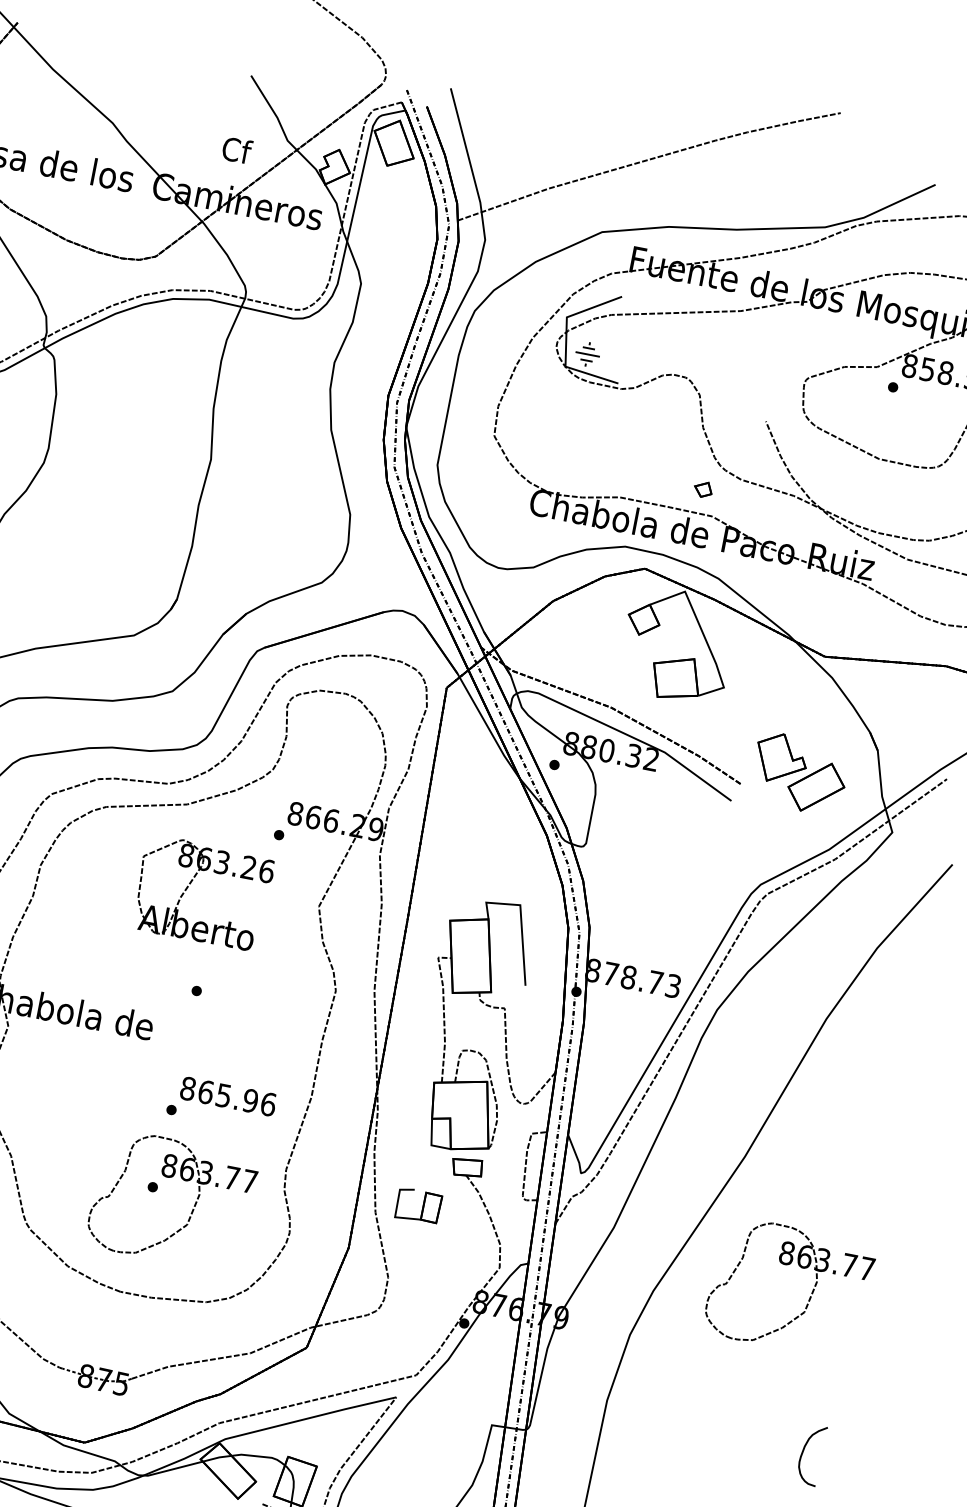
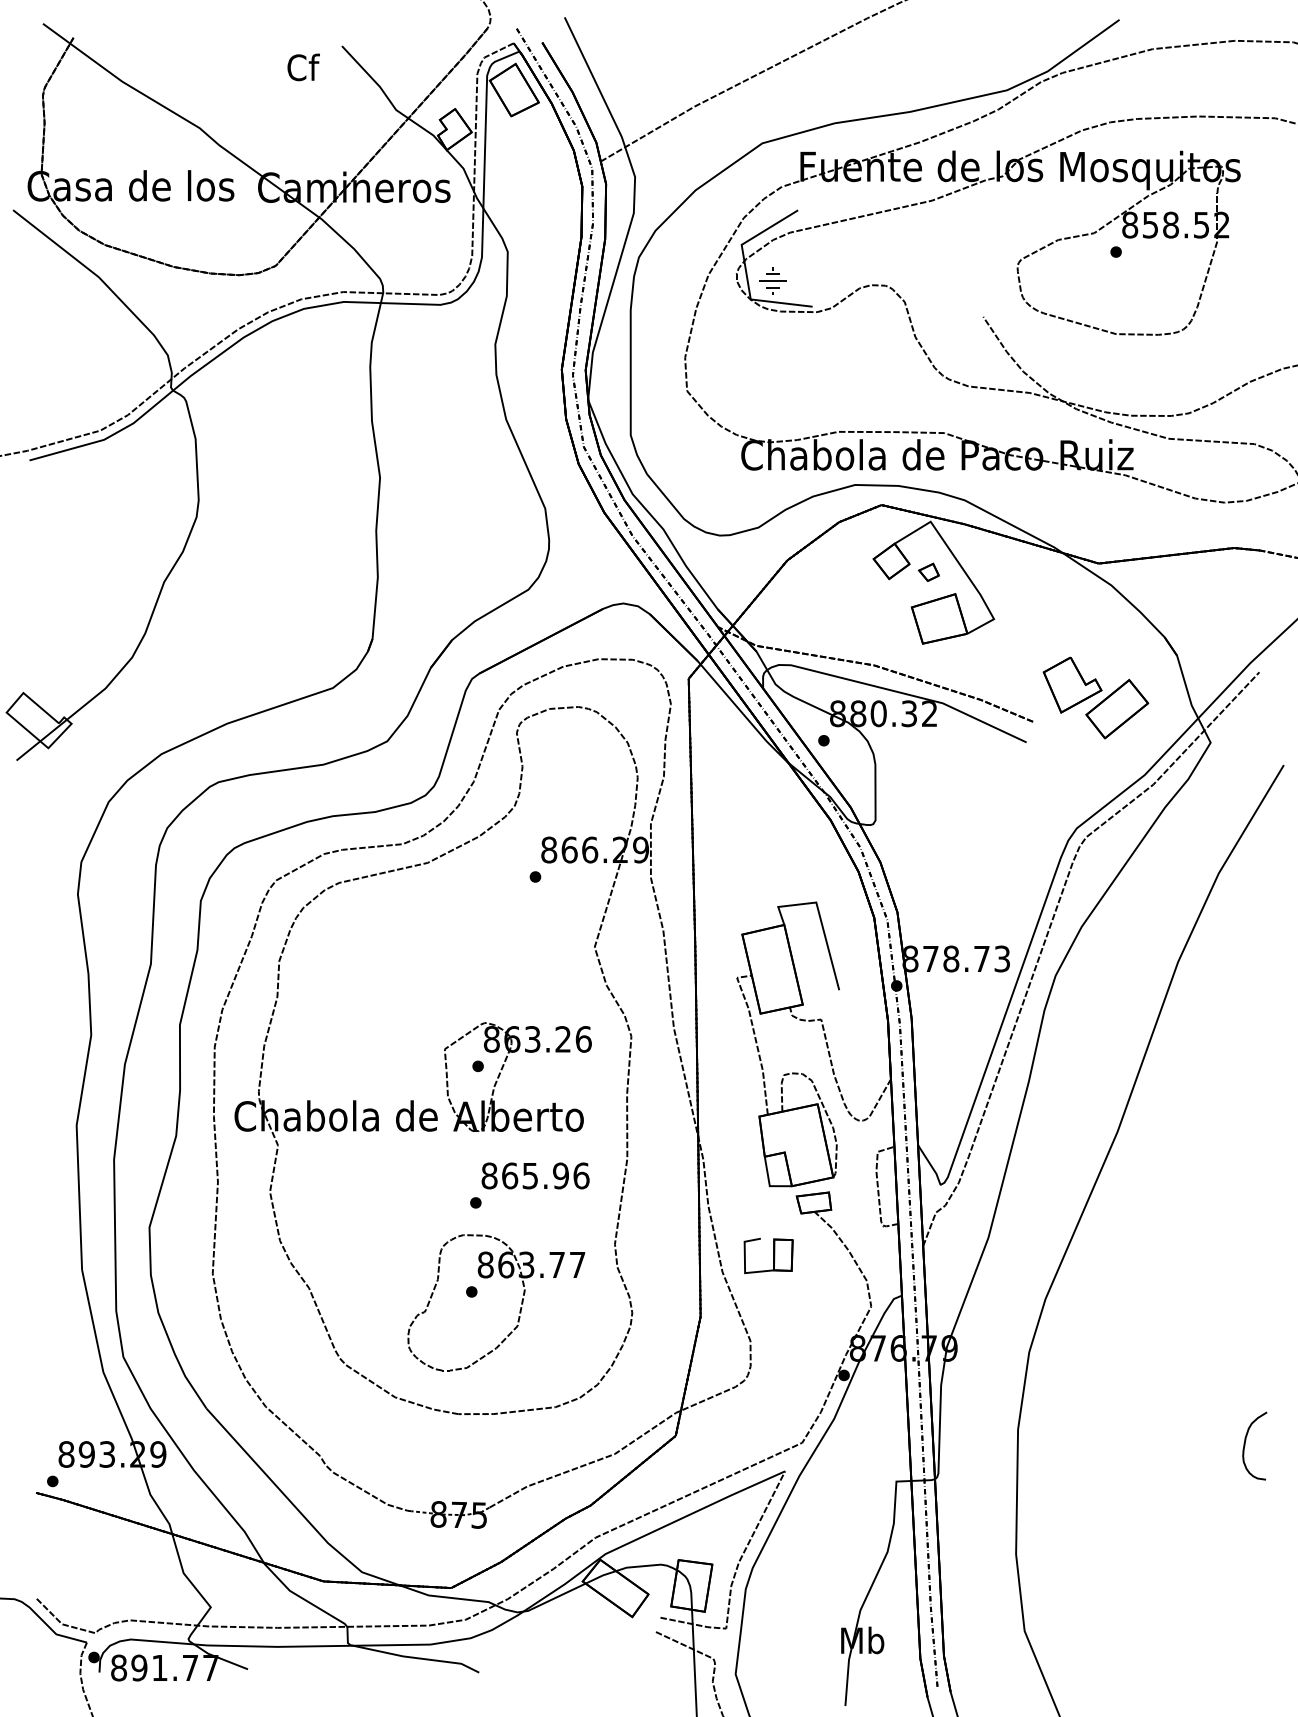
text: (237, 150) -> (303, 67), moved
part: (703, 488) -> (928, 571), moved
part: (190, 884) -> (502, 1070), moved
part: (808, 1298) -> (1218, 1274), removed

